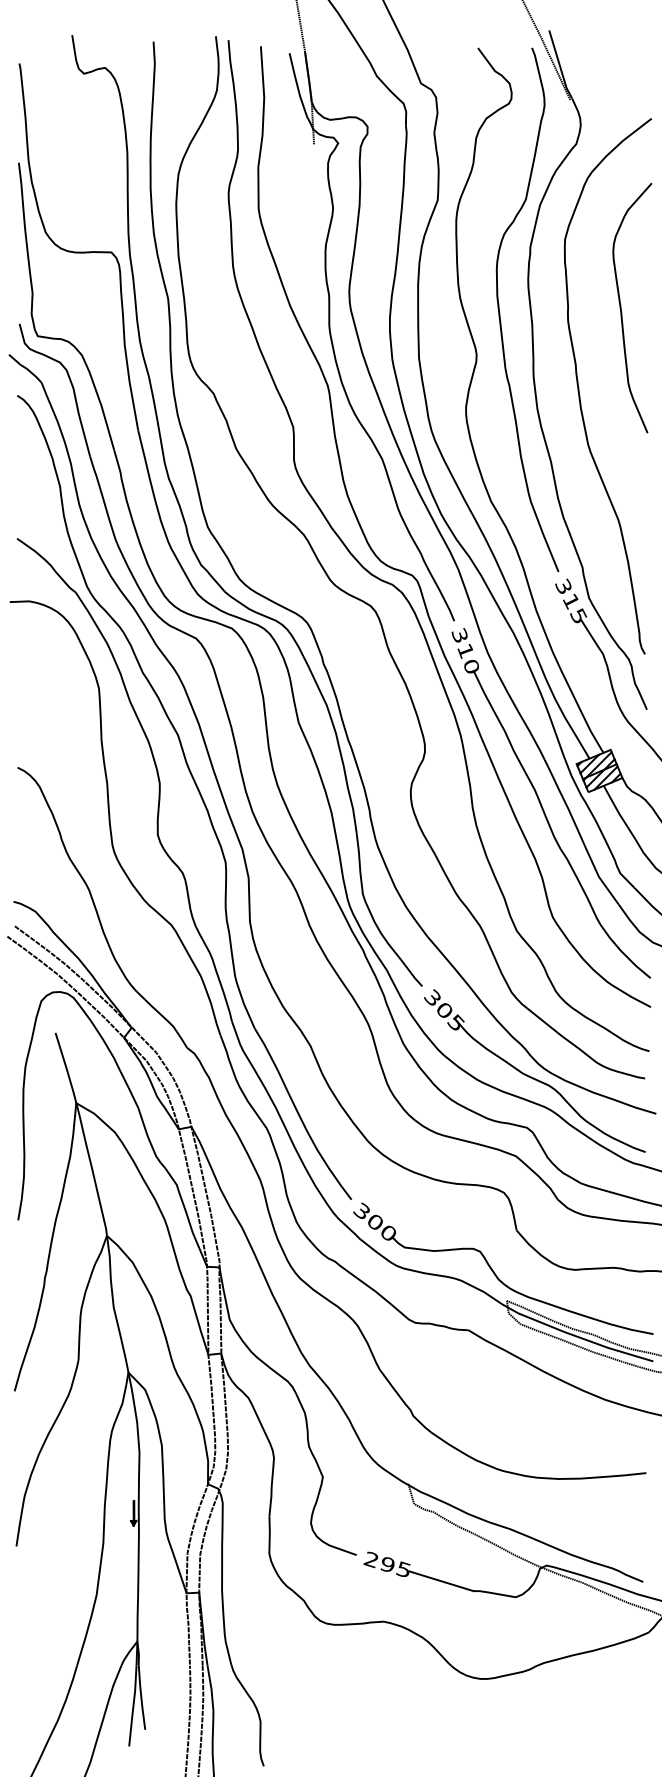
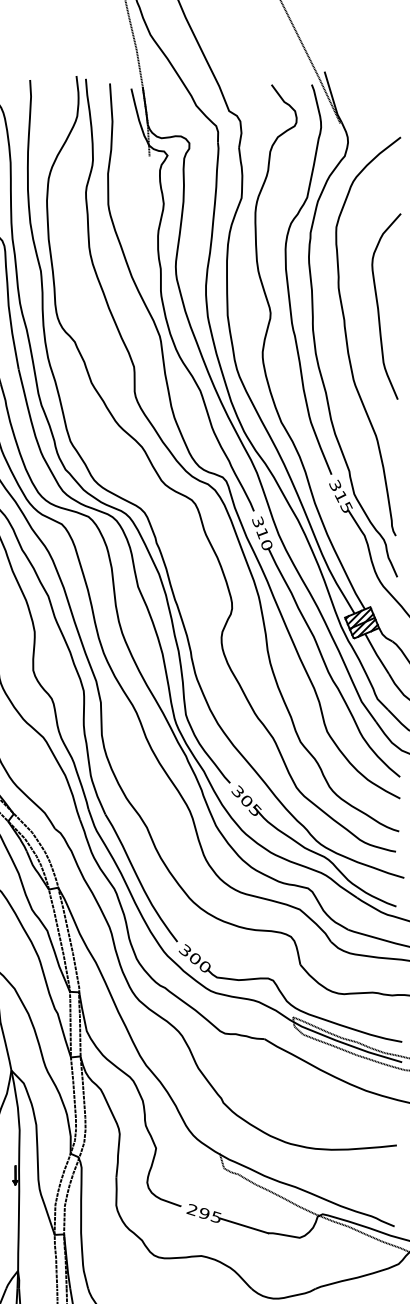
curve: (621, 307) -> (378, 306), moved

